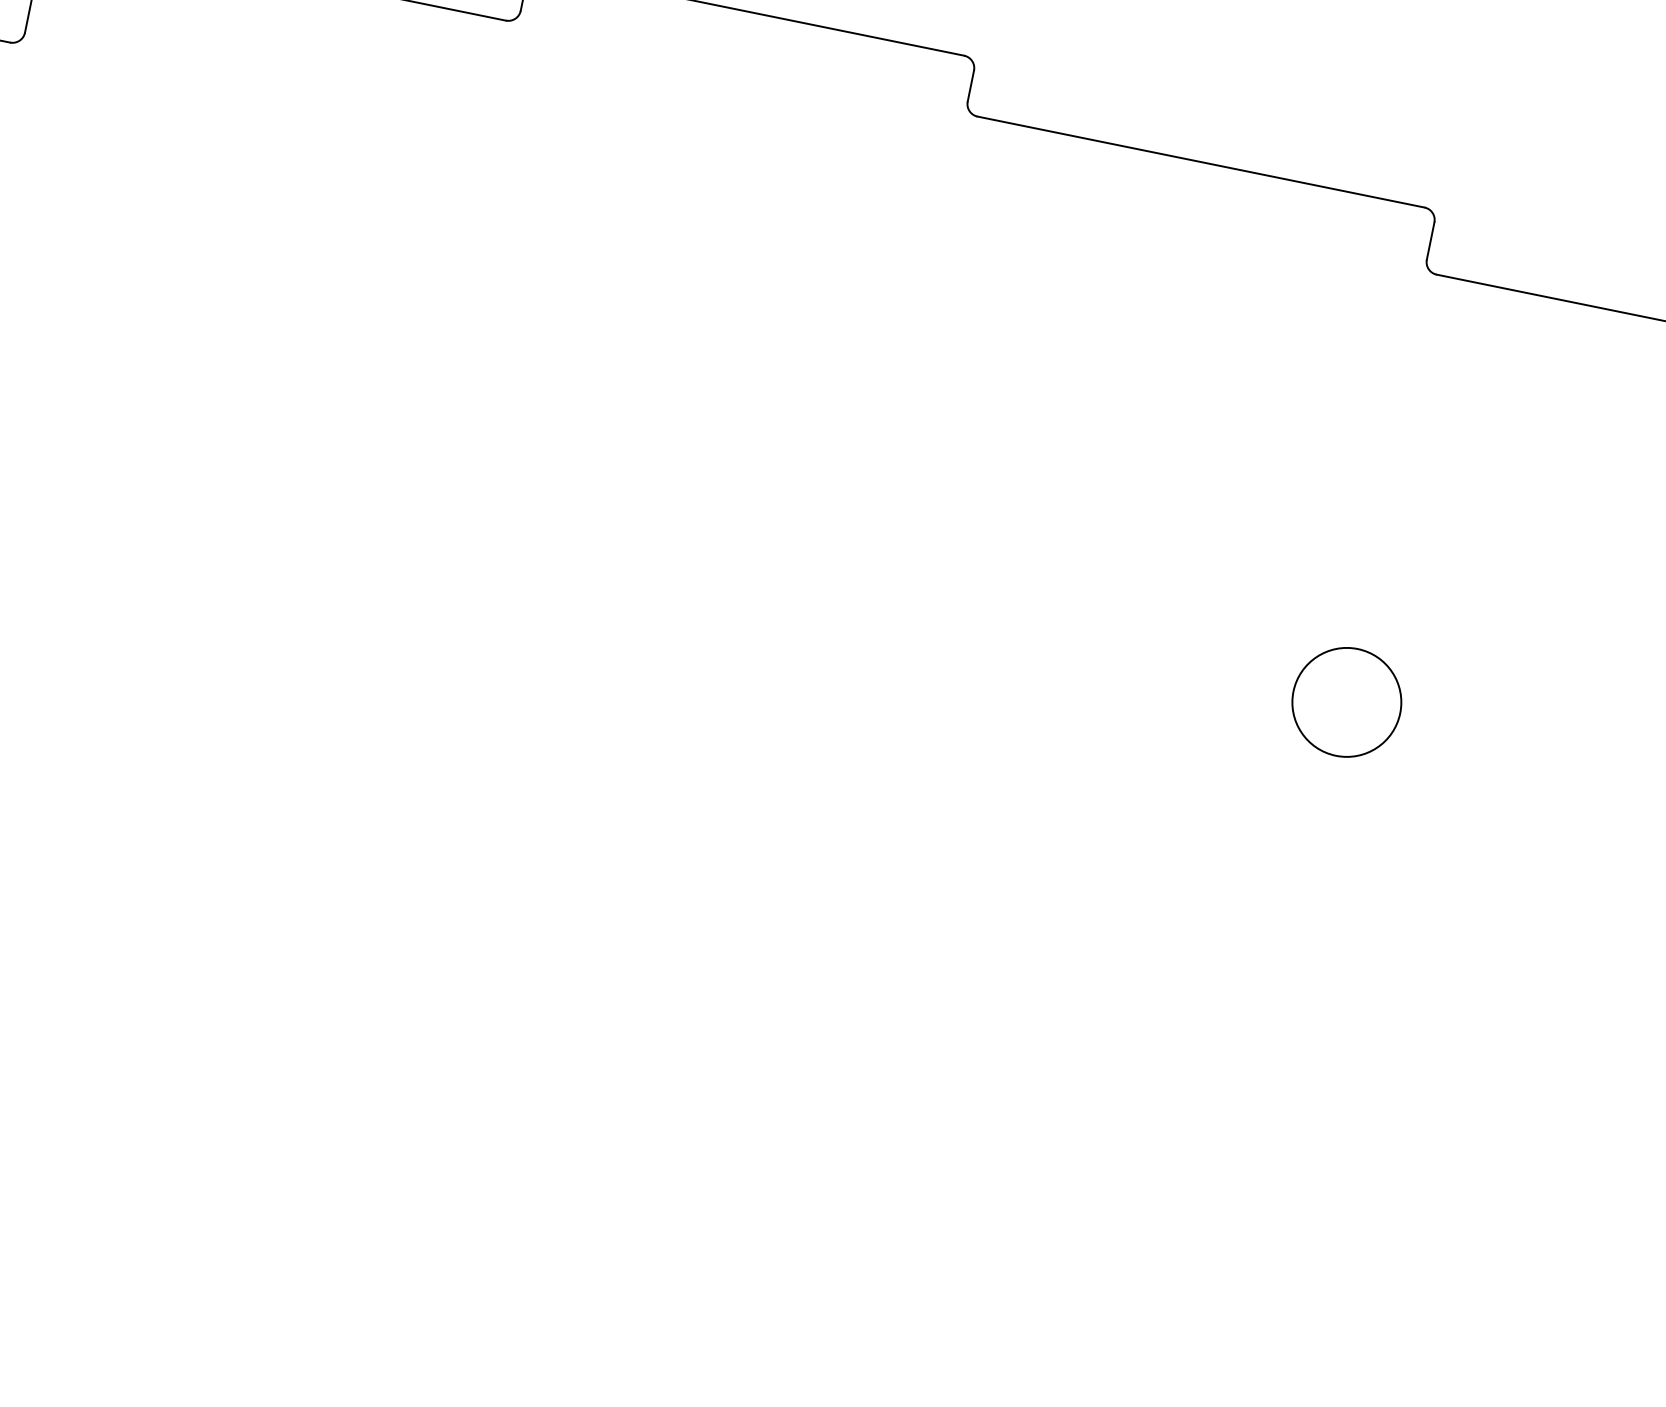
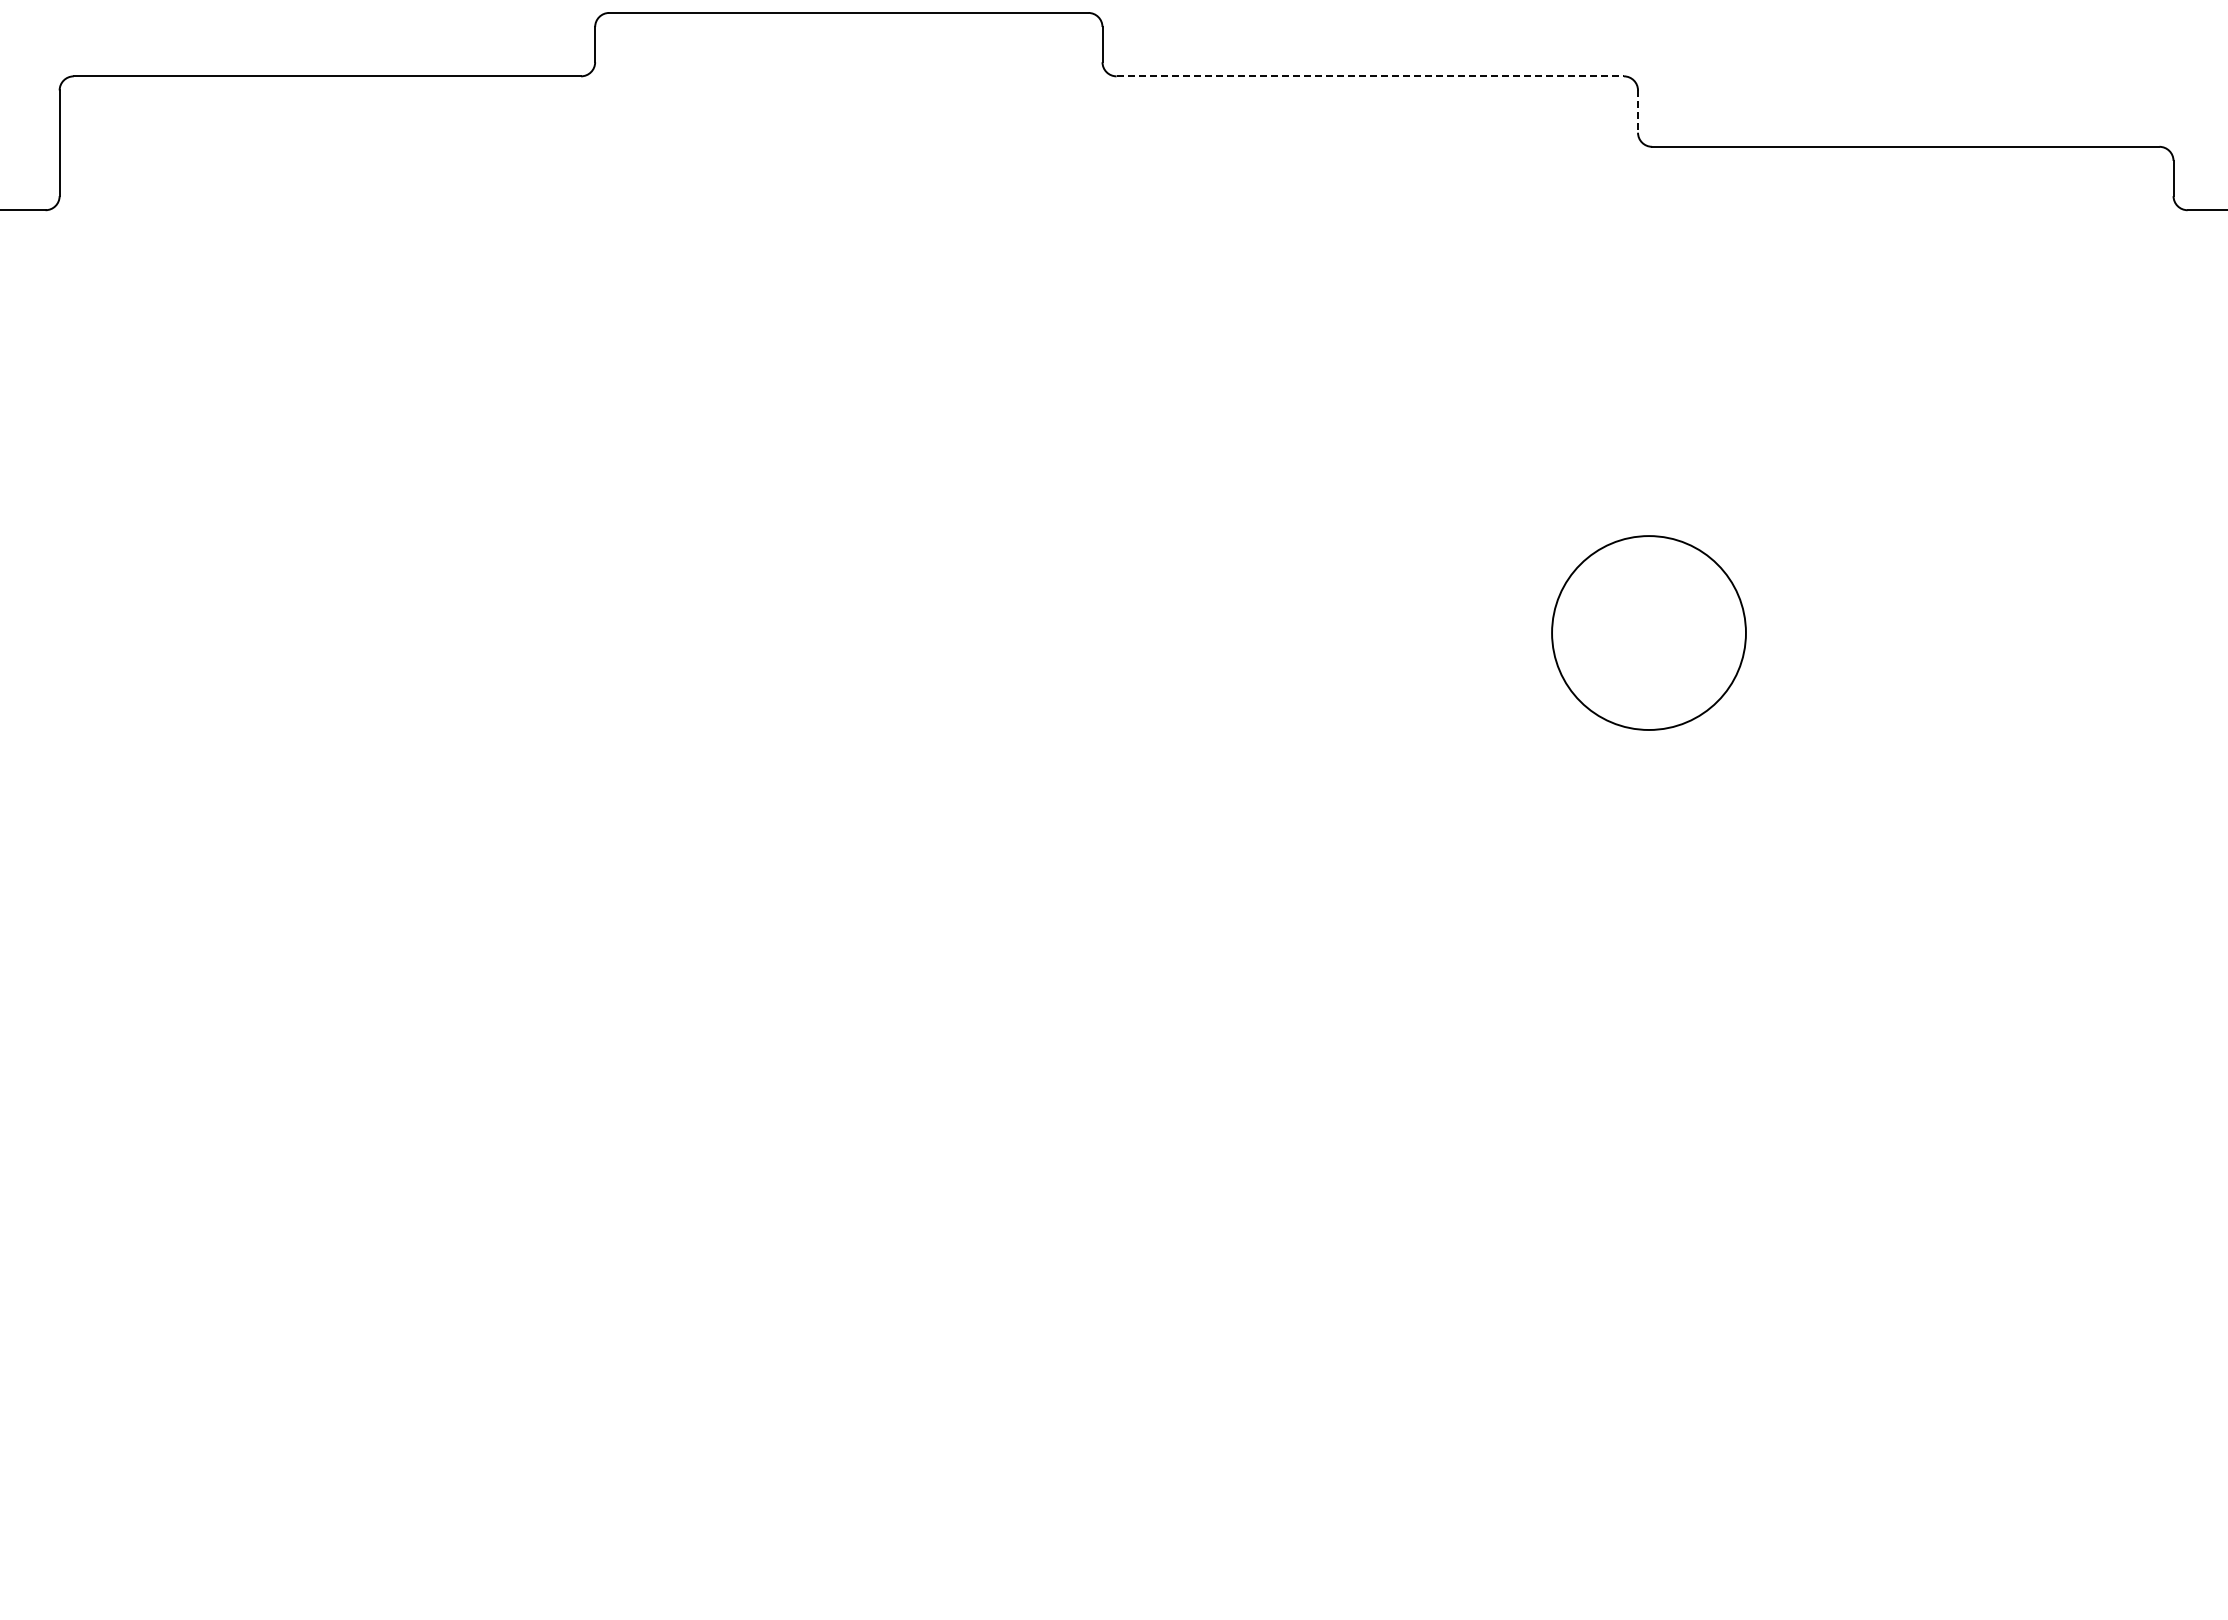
line: (1201, 162) -> (1370, 76), solid -> dashed
line: (1430, 241) -> (1638, 112), solid -> dashed
circle: (1346, 701) -> (1648, 632), size x1.6

